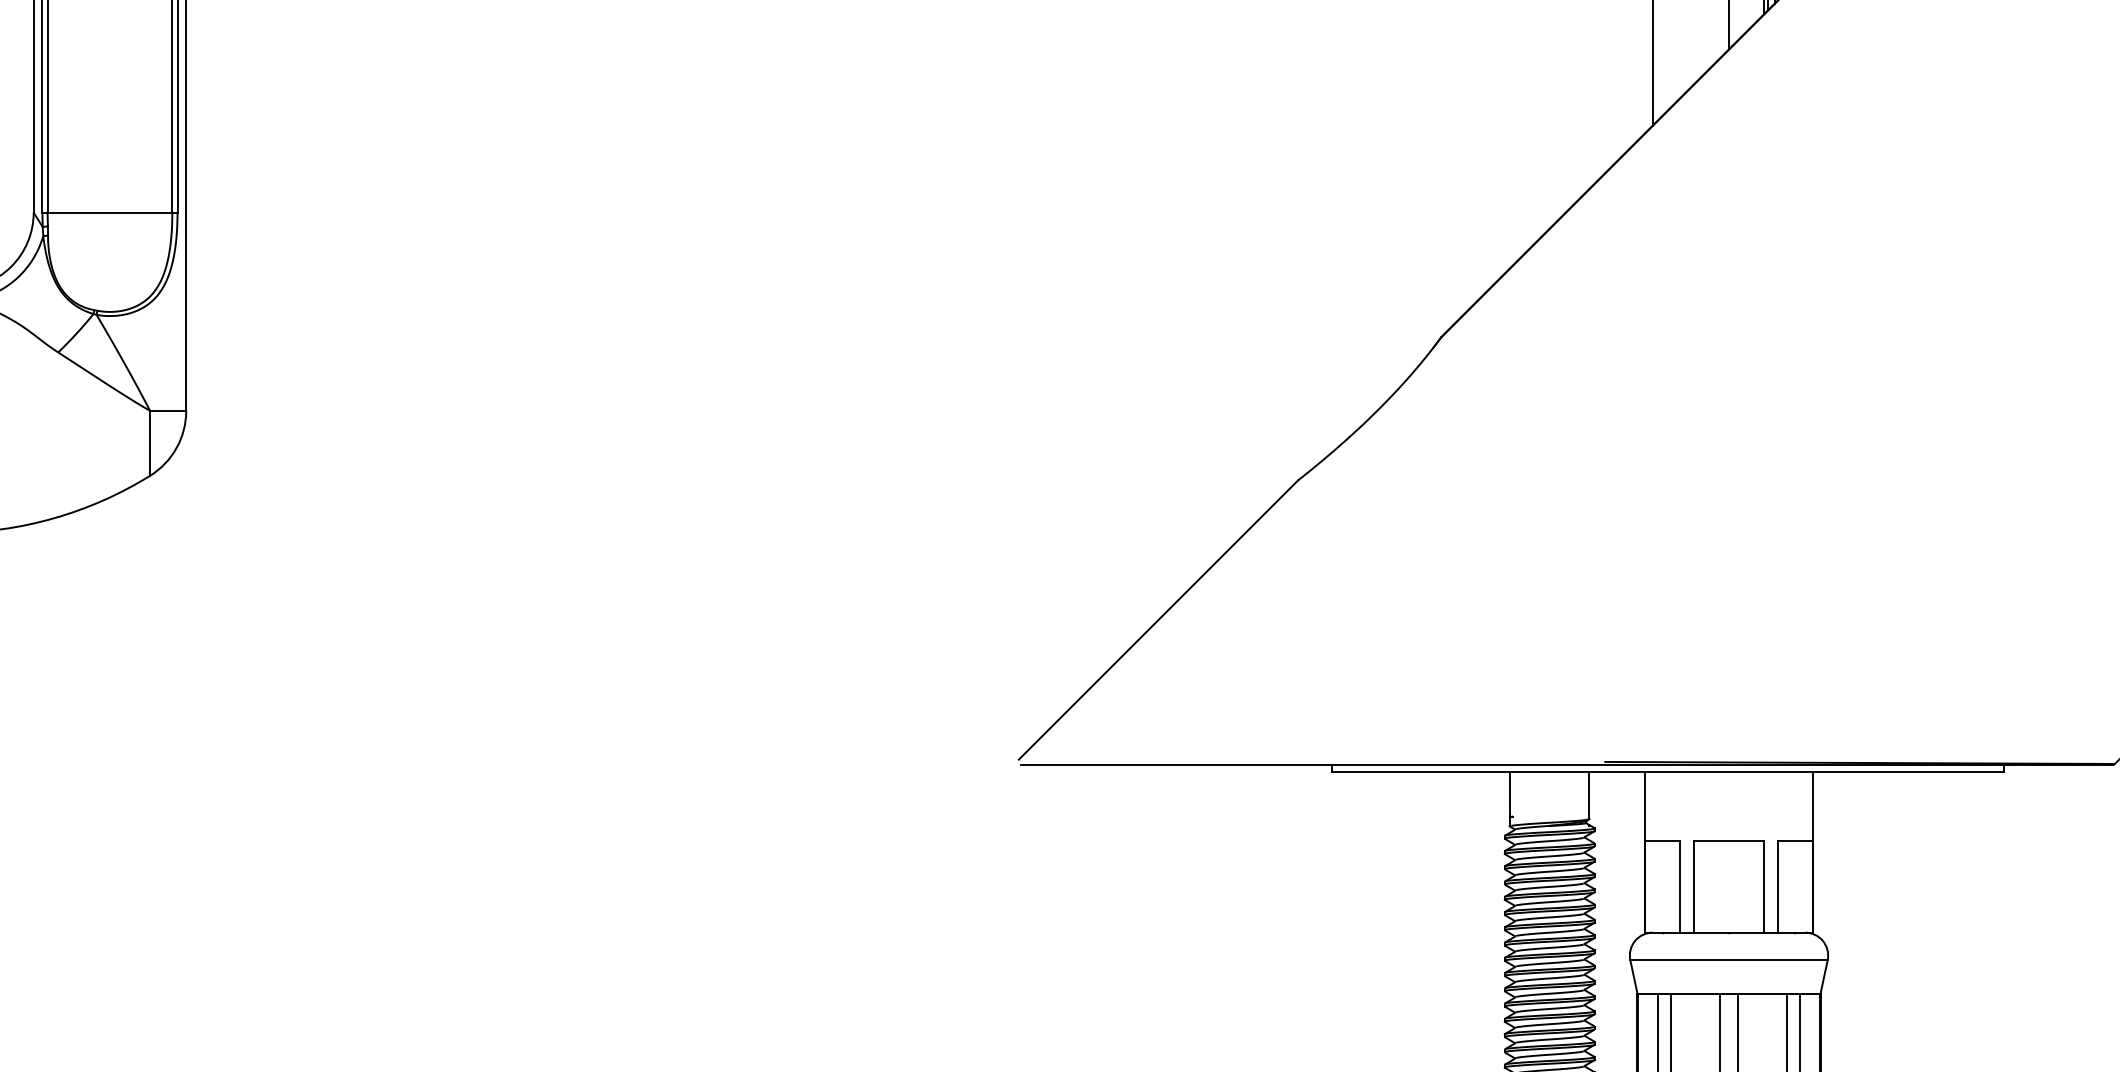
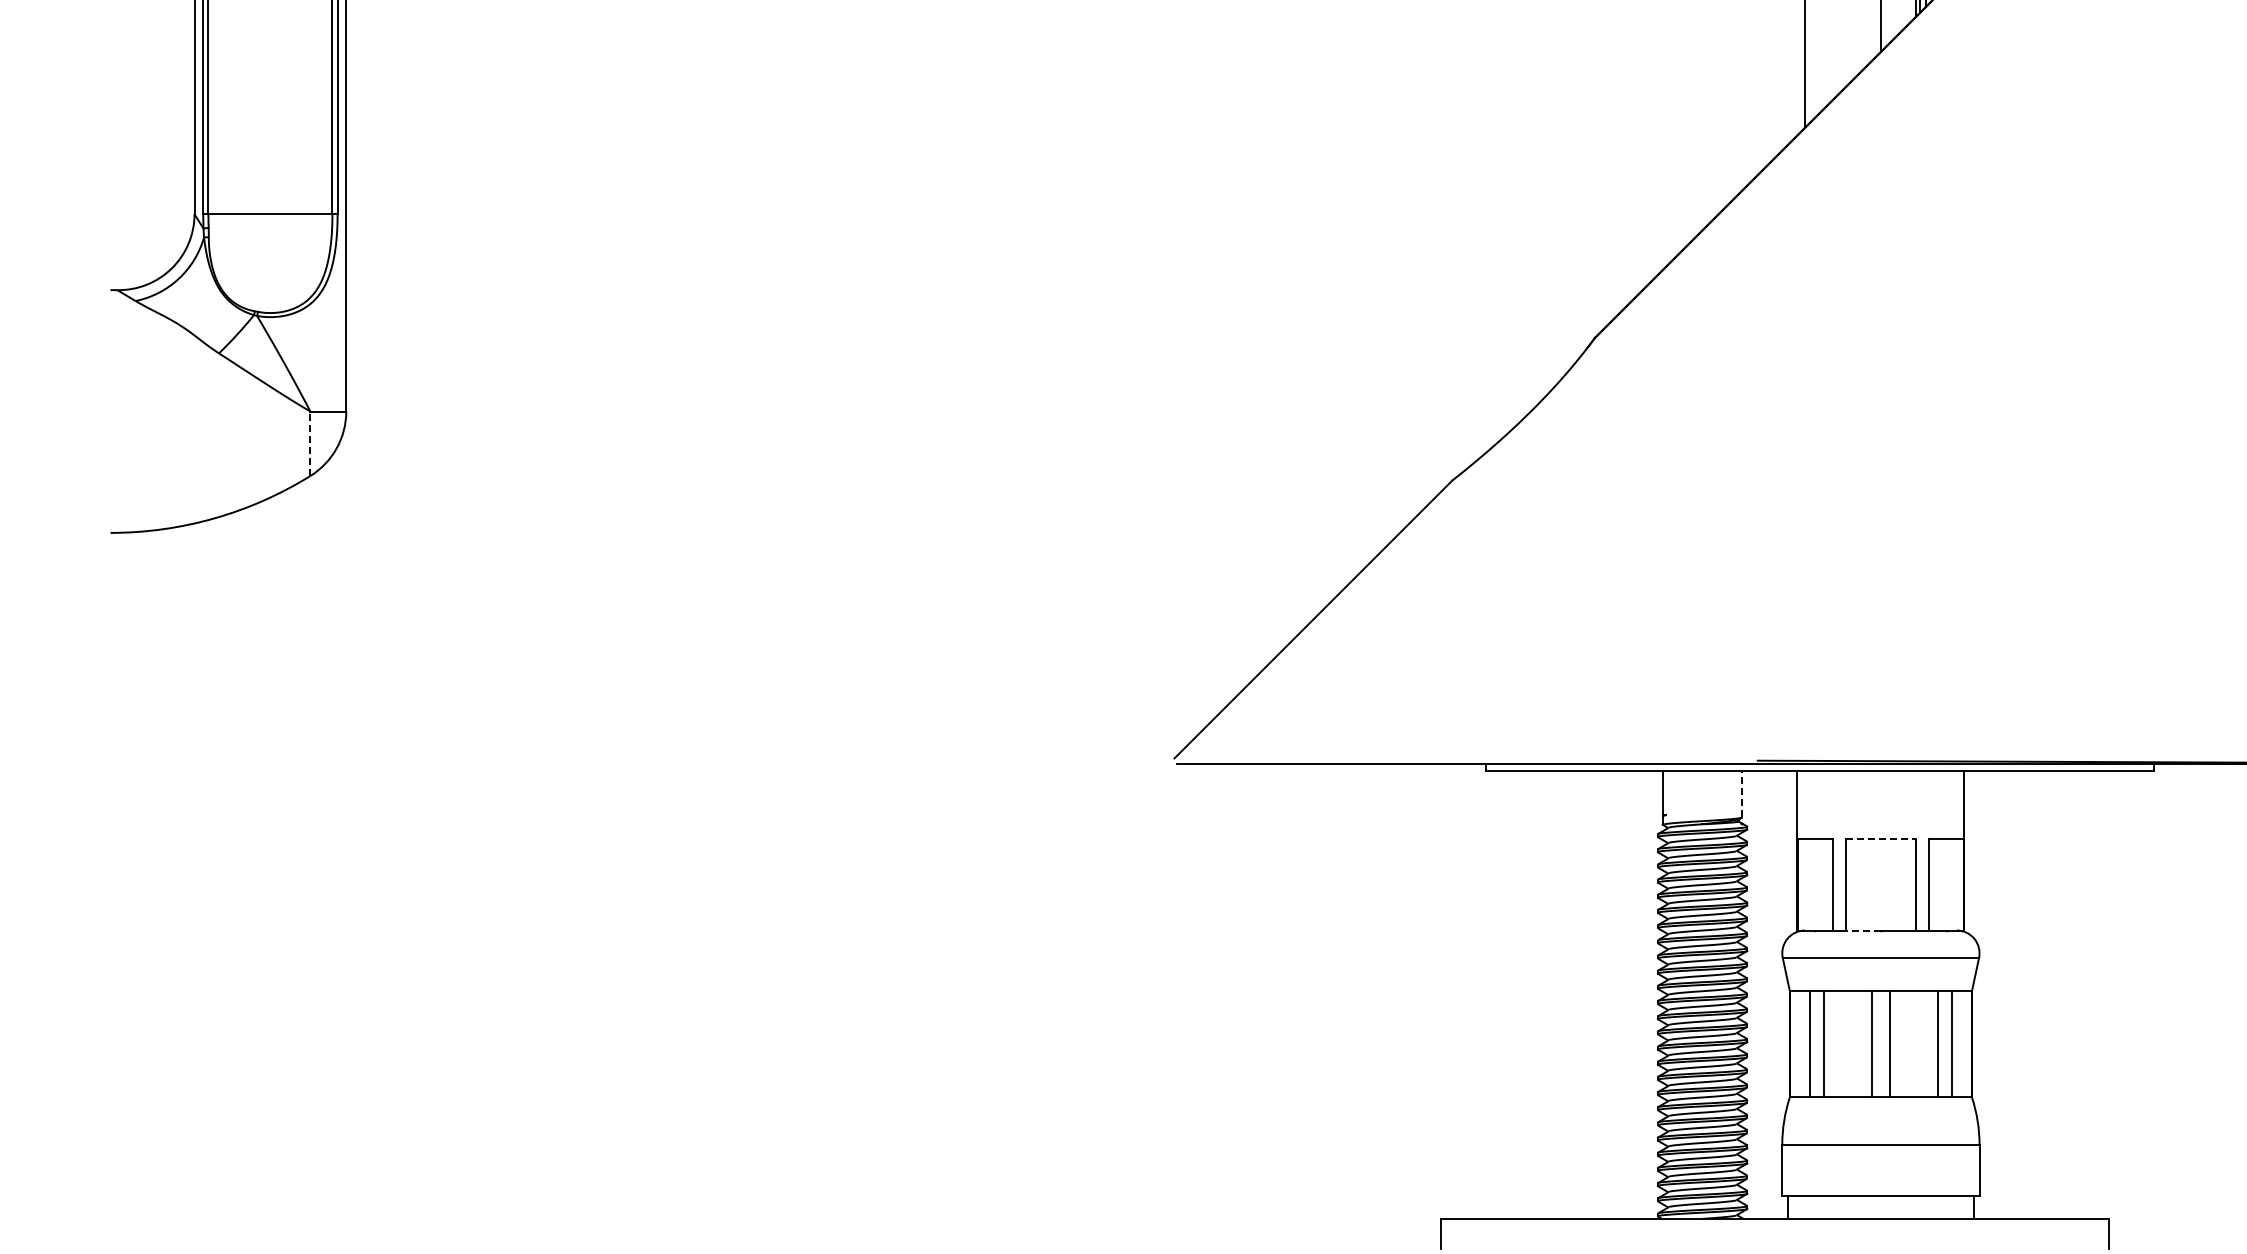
line: (150, 443) -> (310, 443), solid -> dashed
line: (1589, 794) -> (1742, 793), solid -> dashed
line: (1728, 841) -> (1880, 839), solid -> dashed
line: (1711, 932) -> (1863, 930), solid -> dashed

